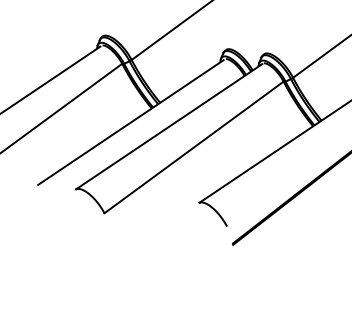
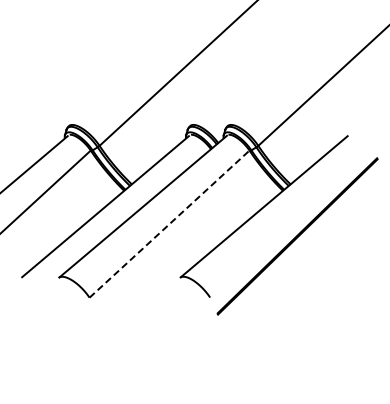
line: (193, 147) -> (169, 224), solid -> dashed

